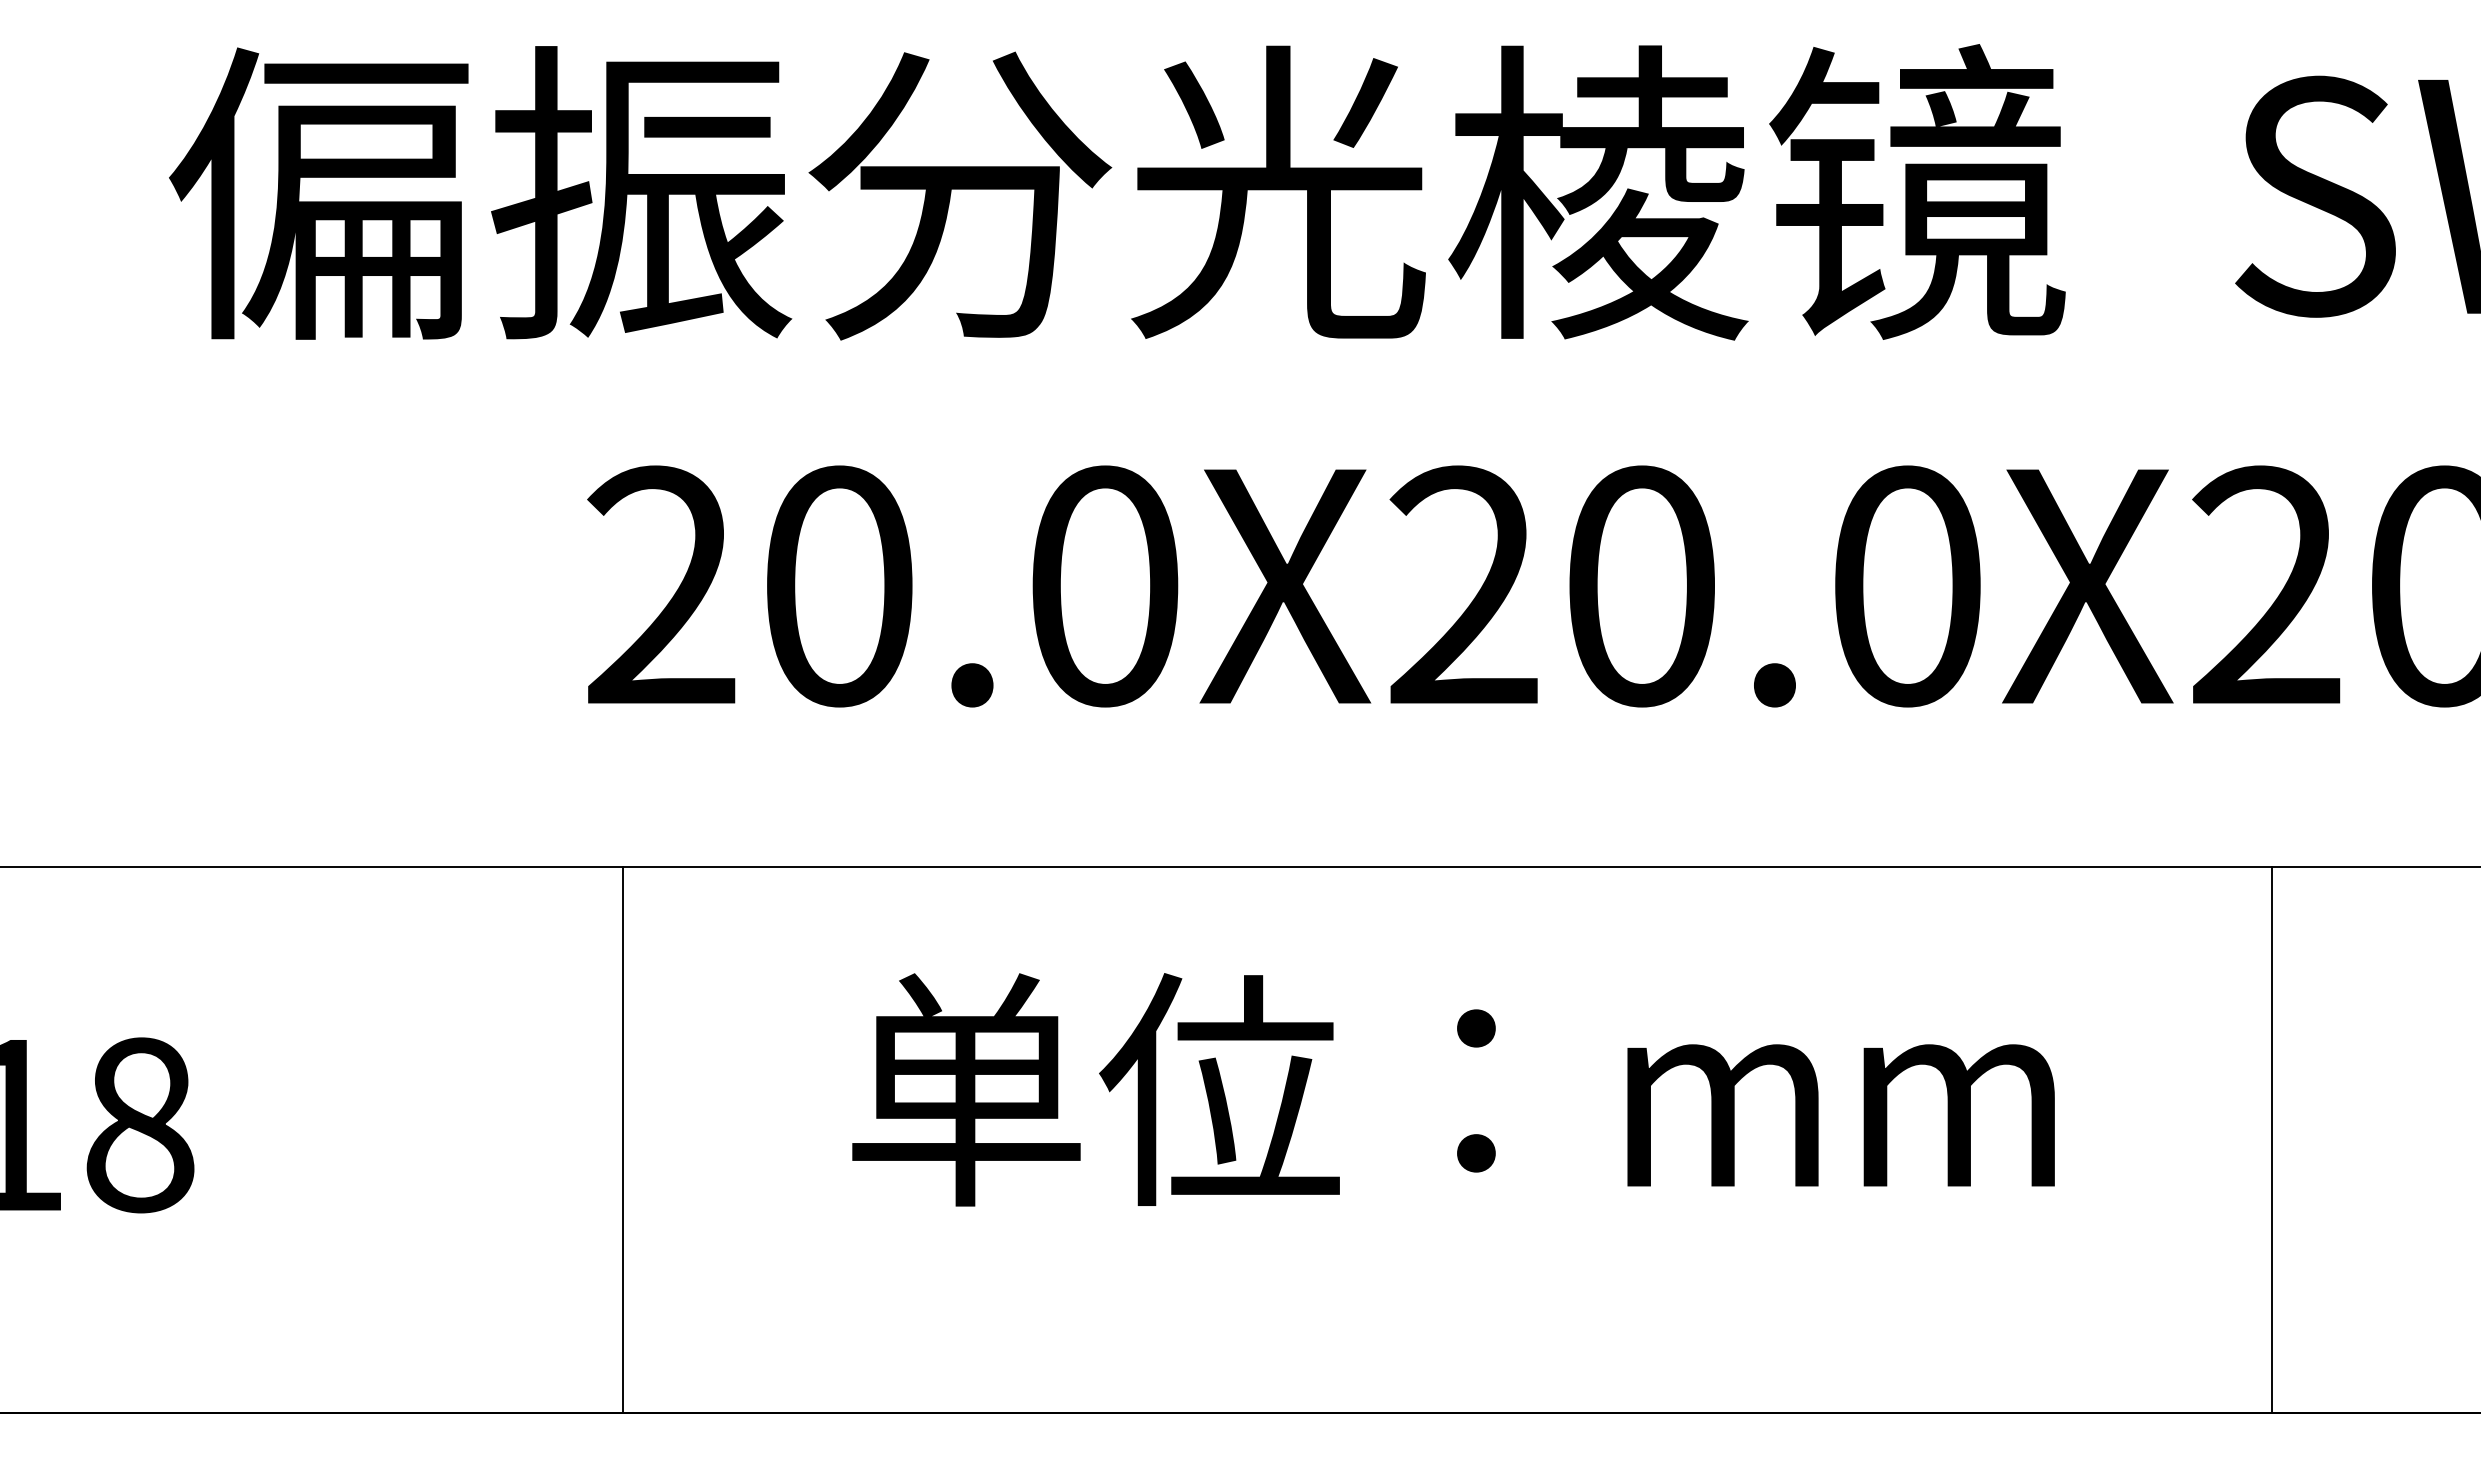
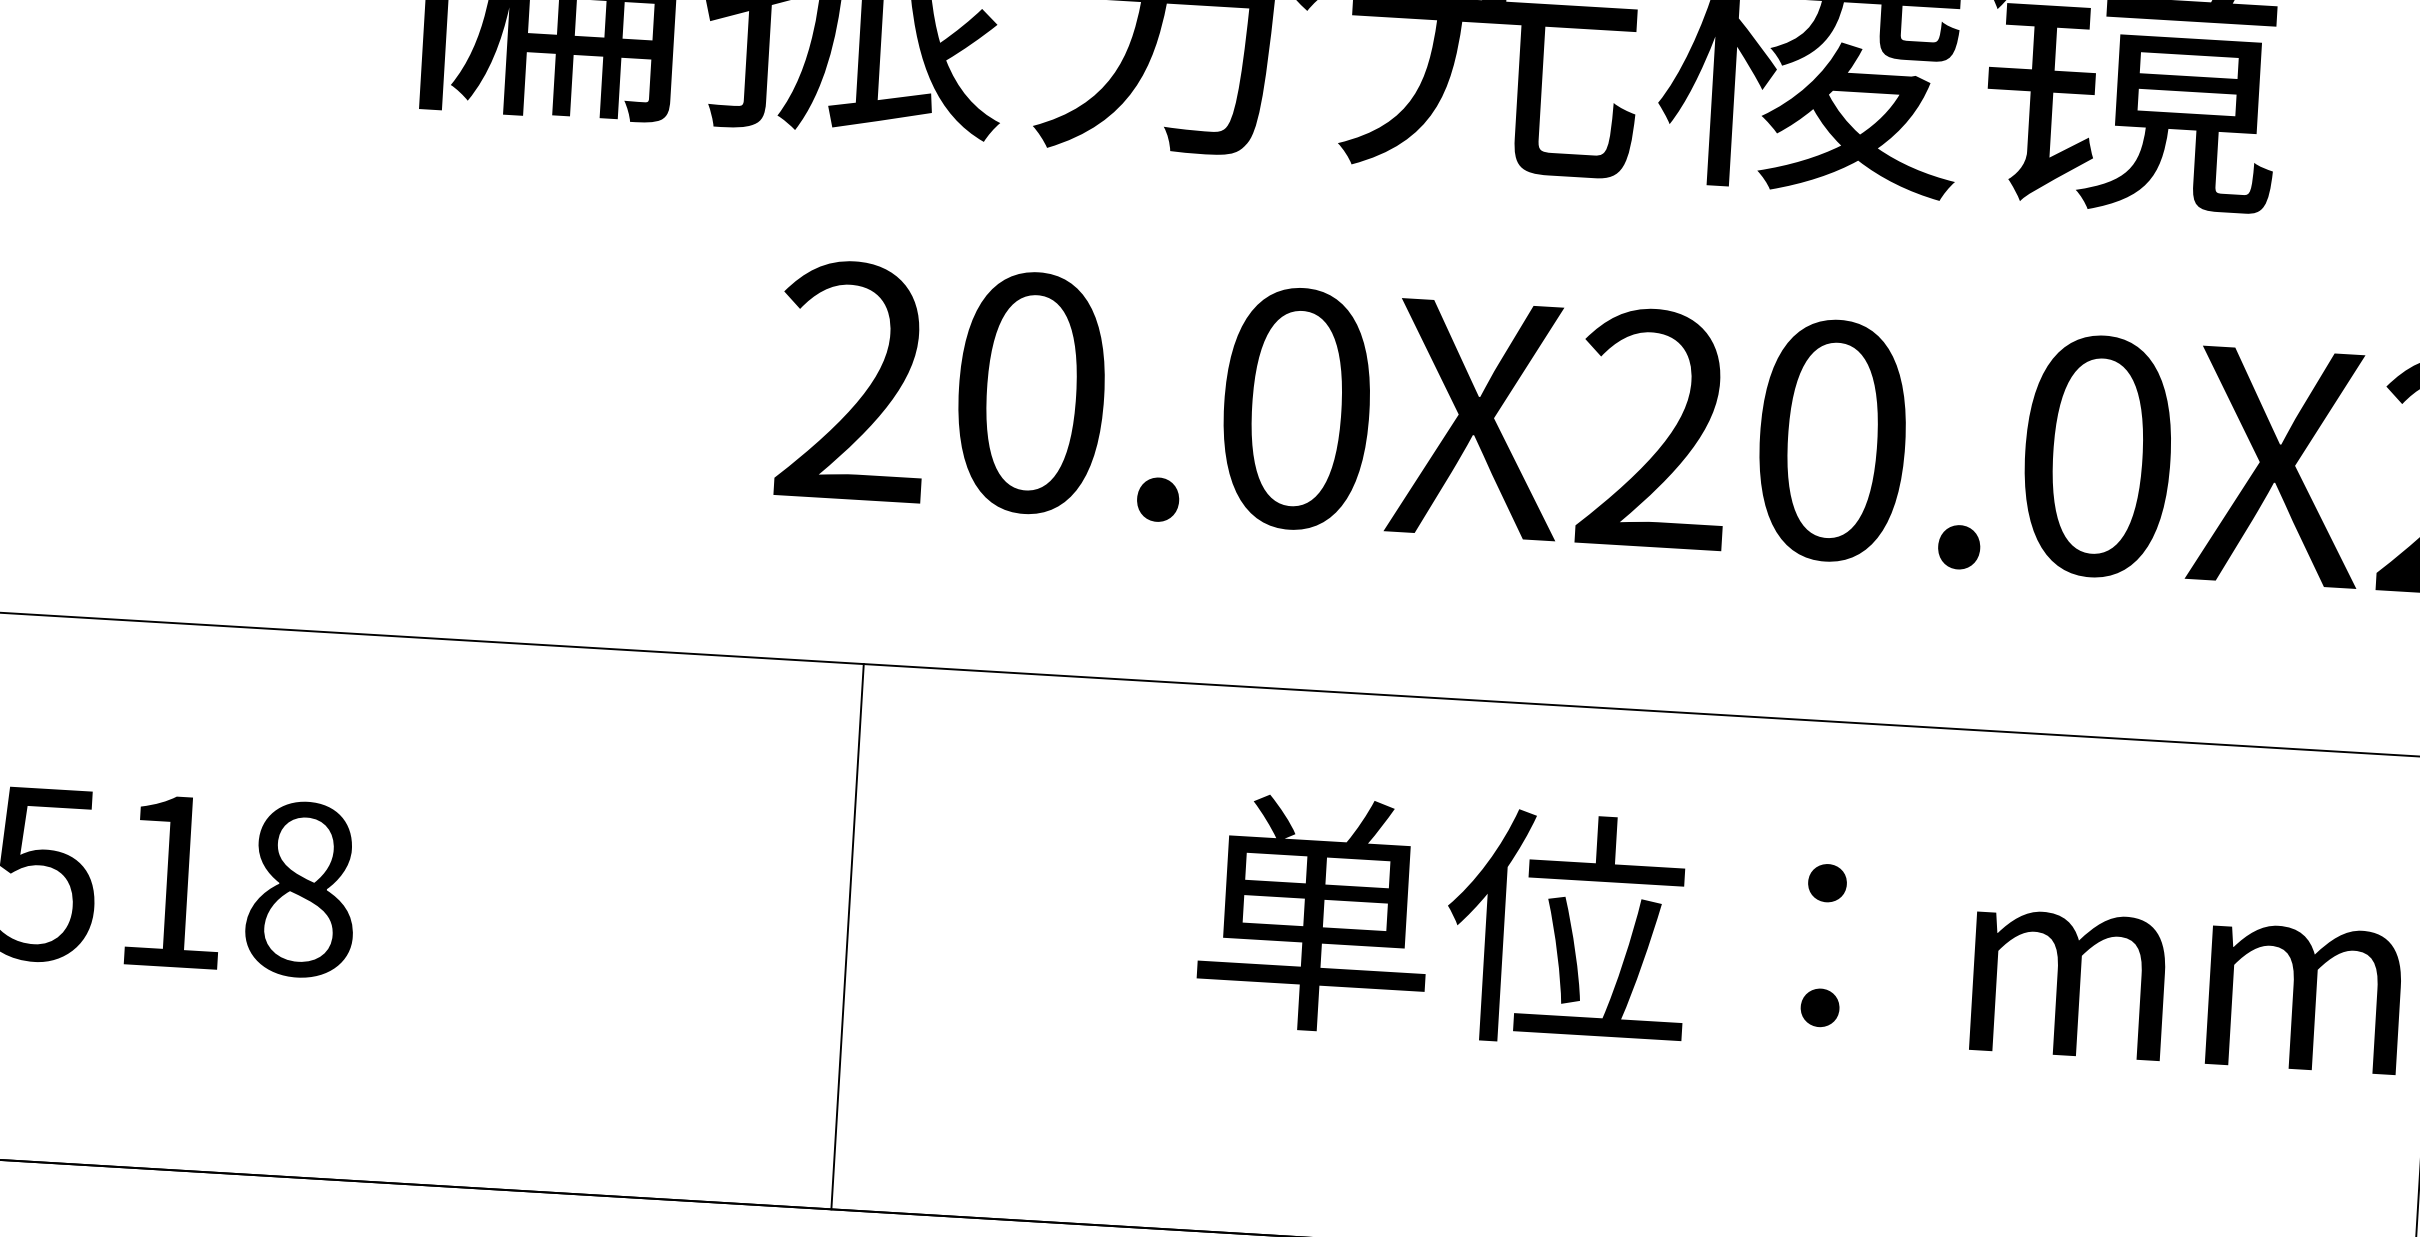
text: (1453, 1089) -> (1801, 942), moved
line: (623, 1139) -> (847, 936), moved

